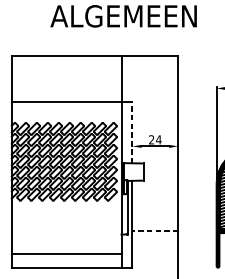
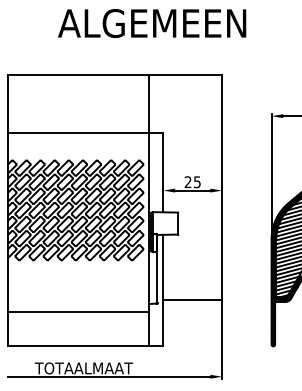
line: (132, 132) -> (163, 172), dashed -> solid
text: (158, 140) -> (197, 182), 24 -> 25
line: (155, 231) -> (192, 299), dashed -> solid
line: (66, 253) -> (78, 311), moved

